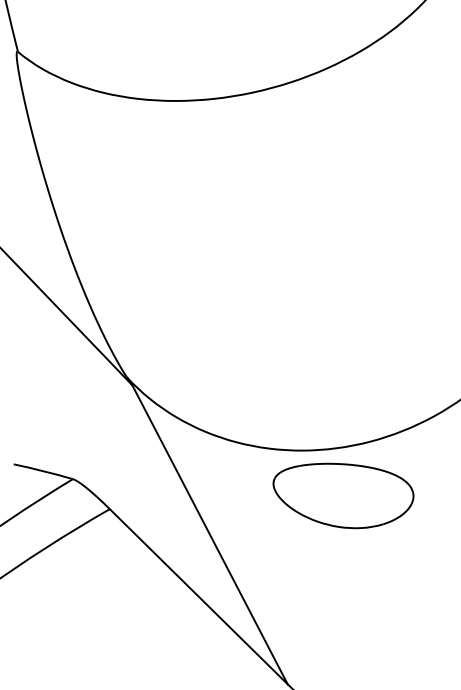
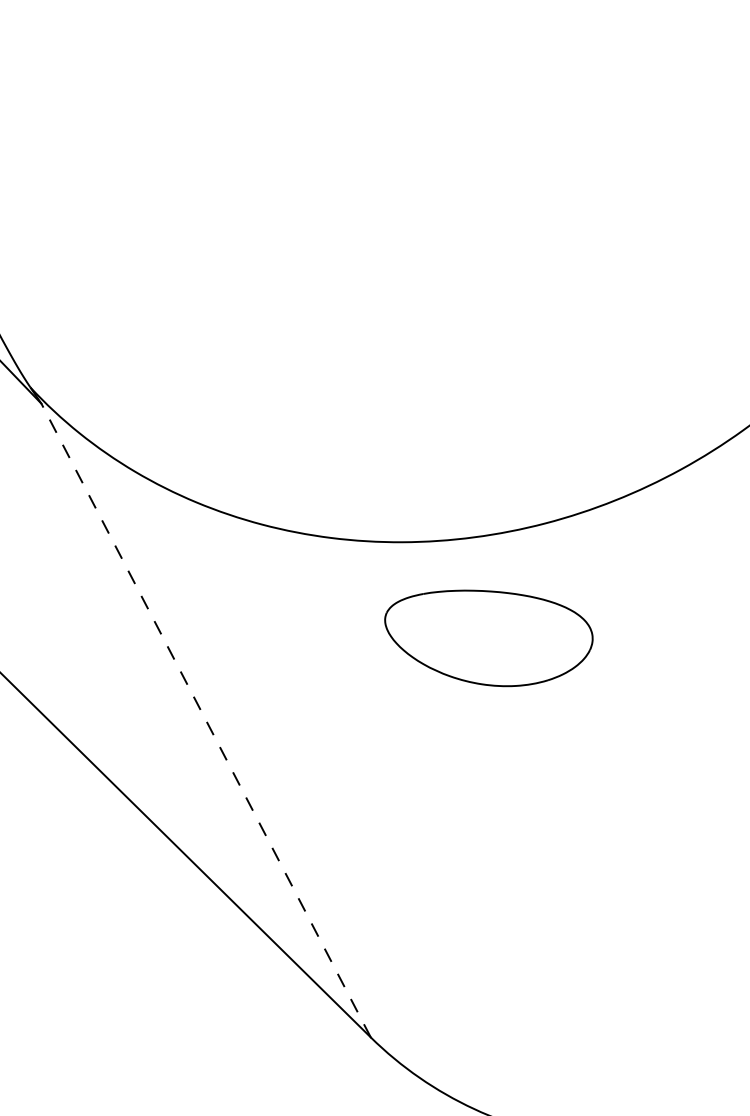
part: (343, 495) -> (488, 637), size x0.7
line: (210, 534) -> (207, 719), solid -> dashed

